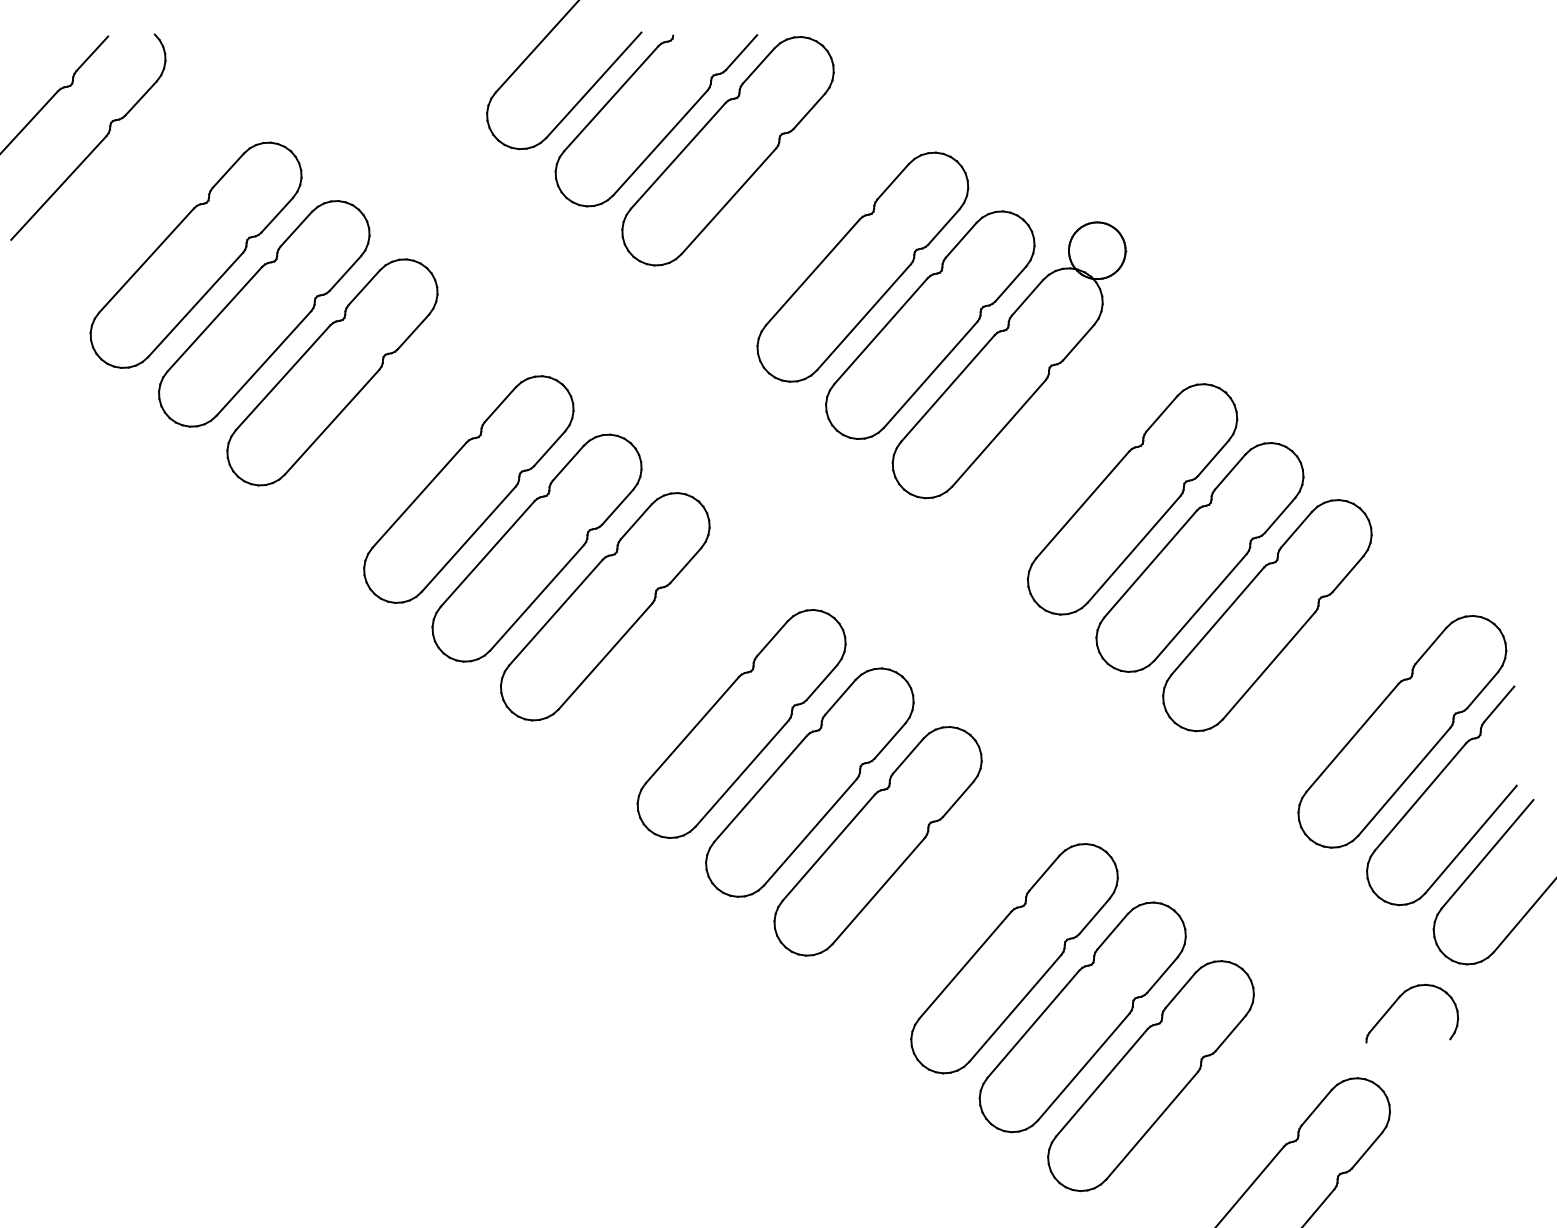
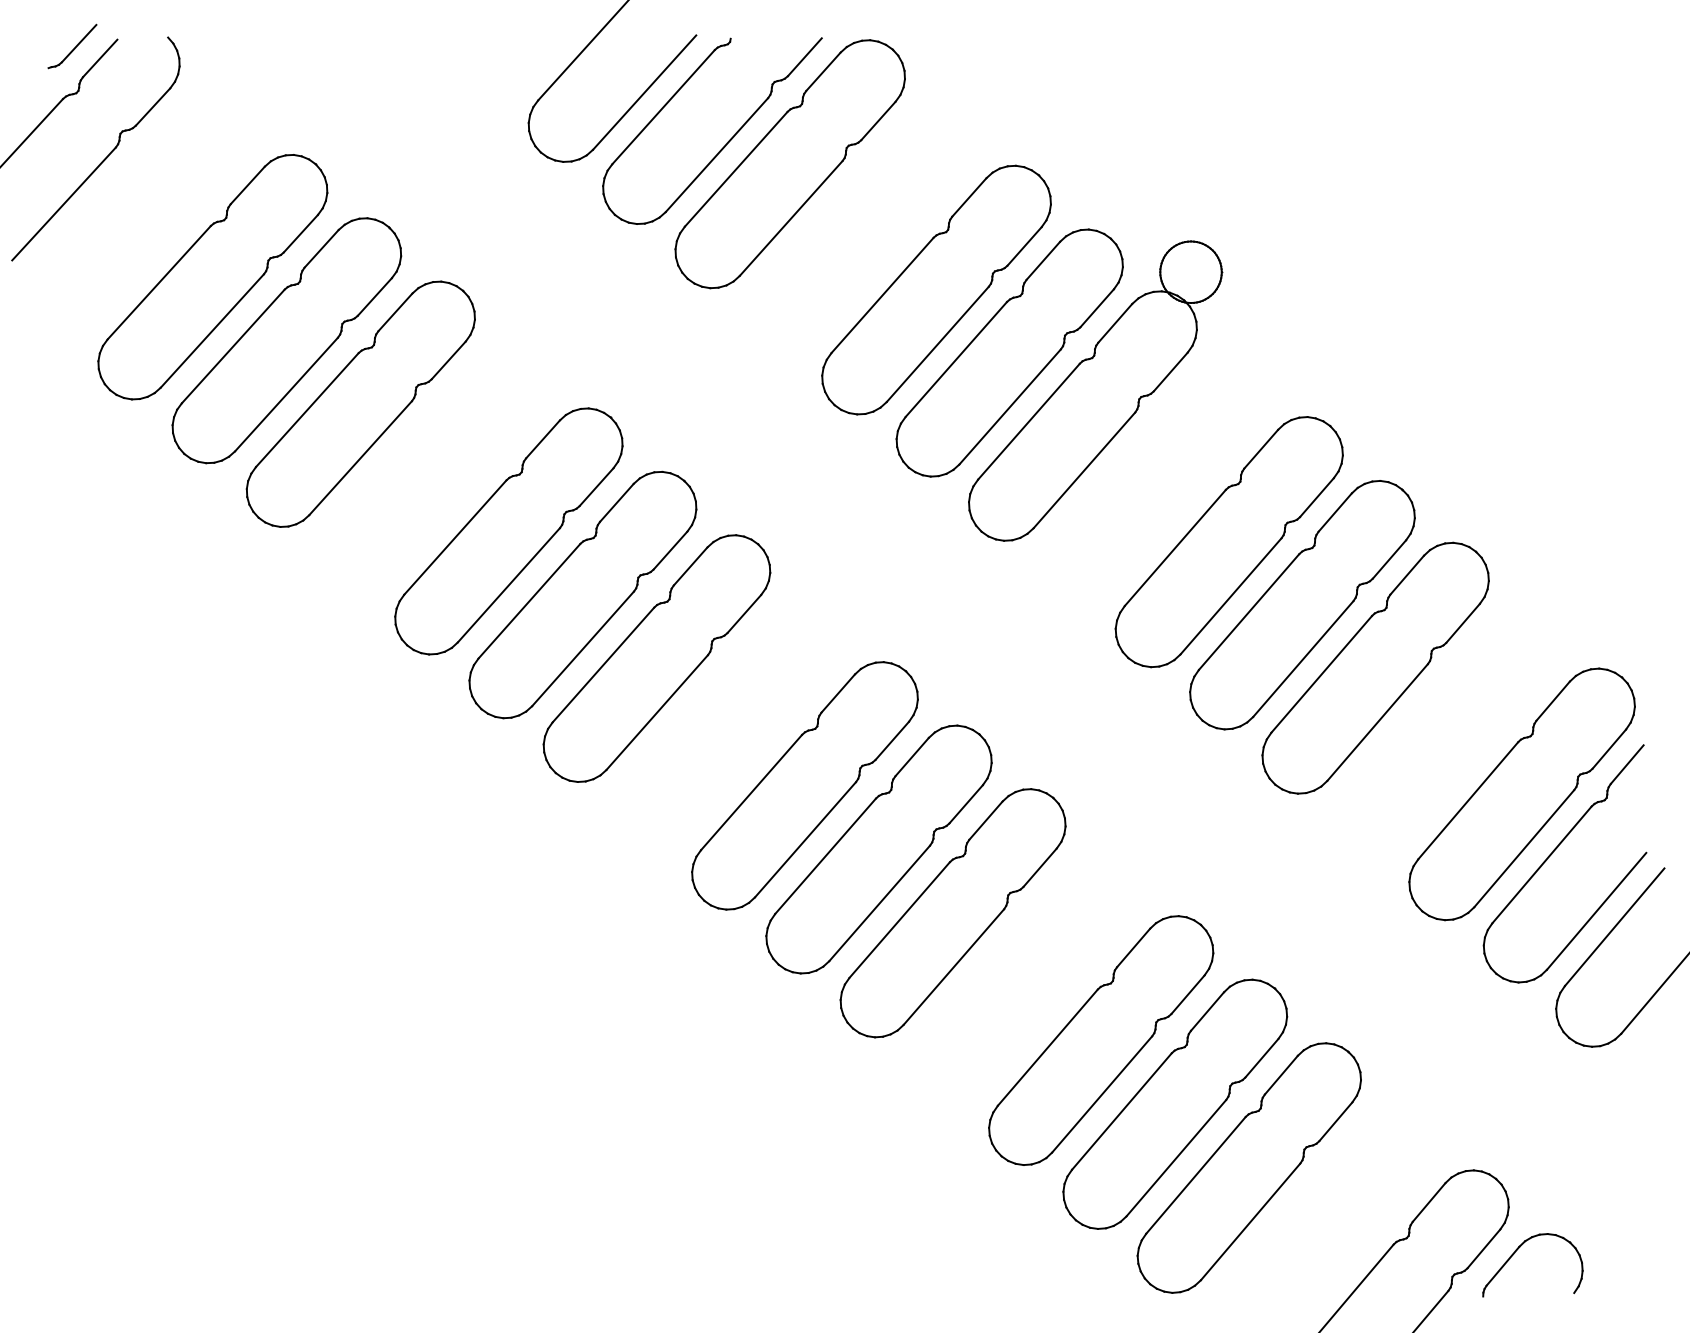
part: (66, 42) -> (72, 46), added
part: (1396, 1002) -> (1515, 1253), moved

